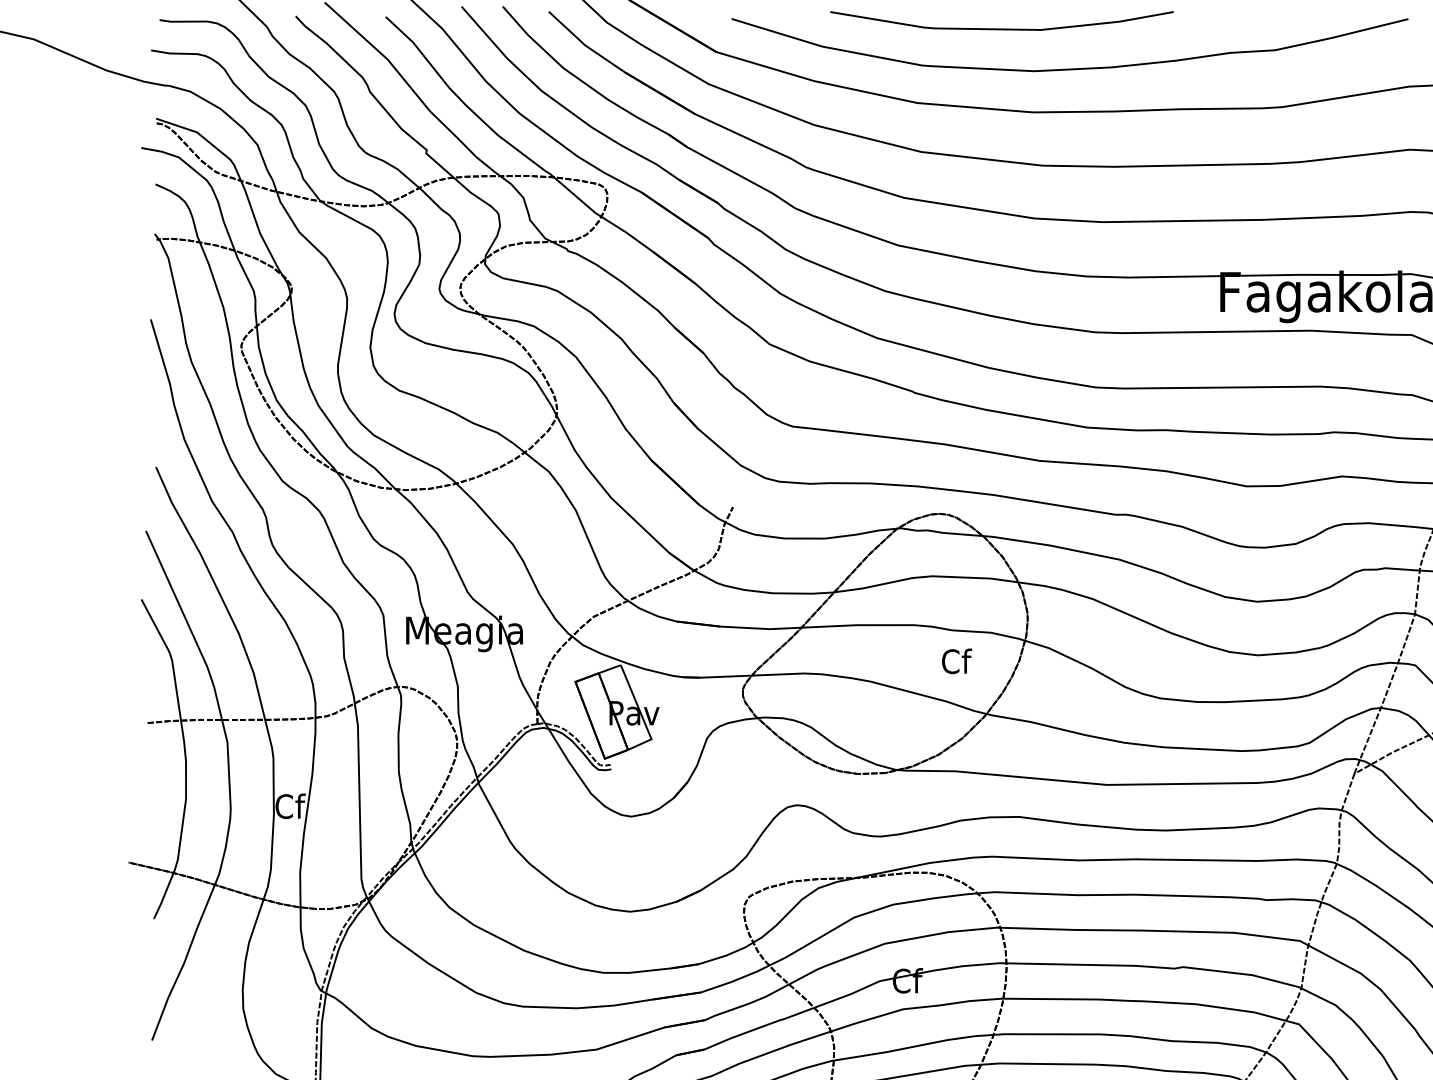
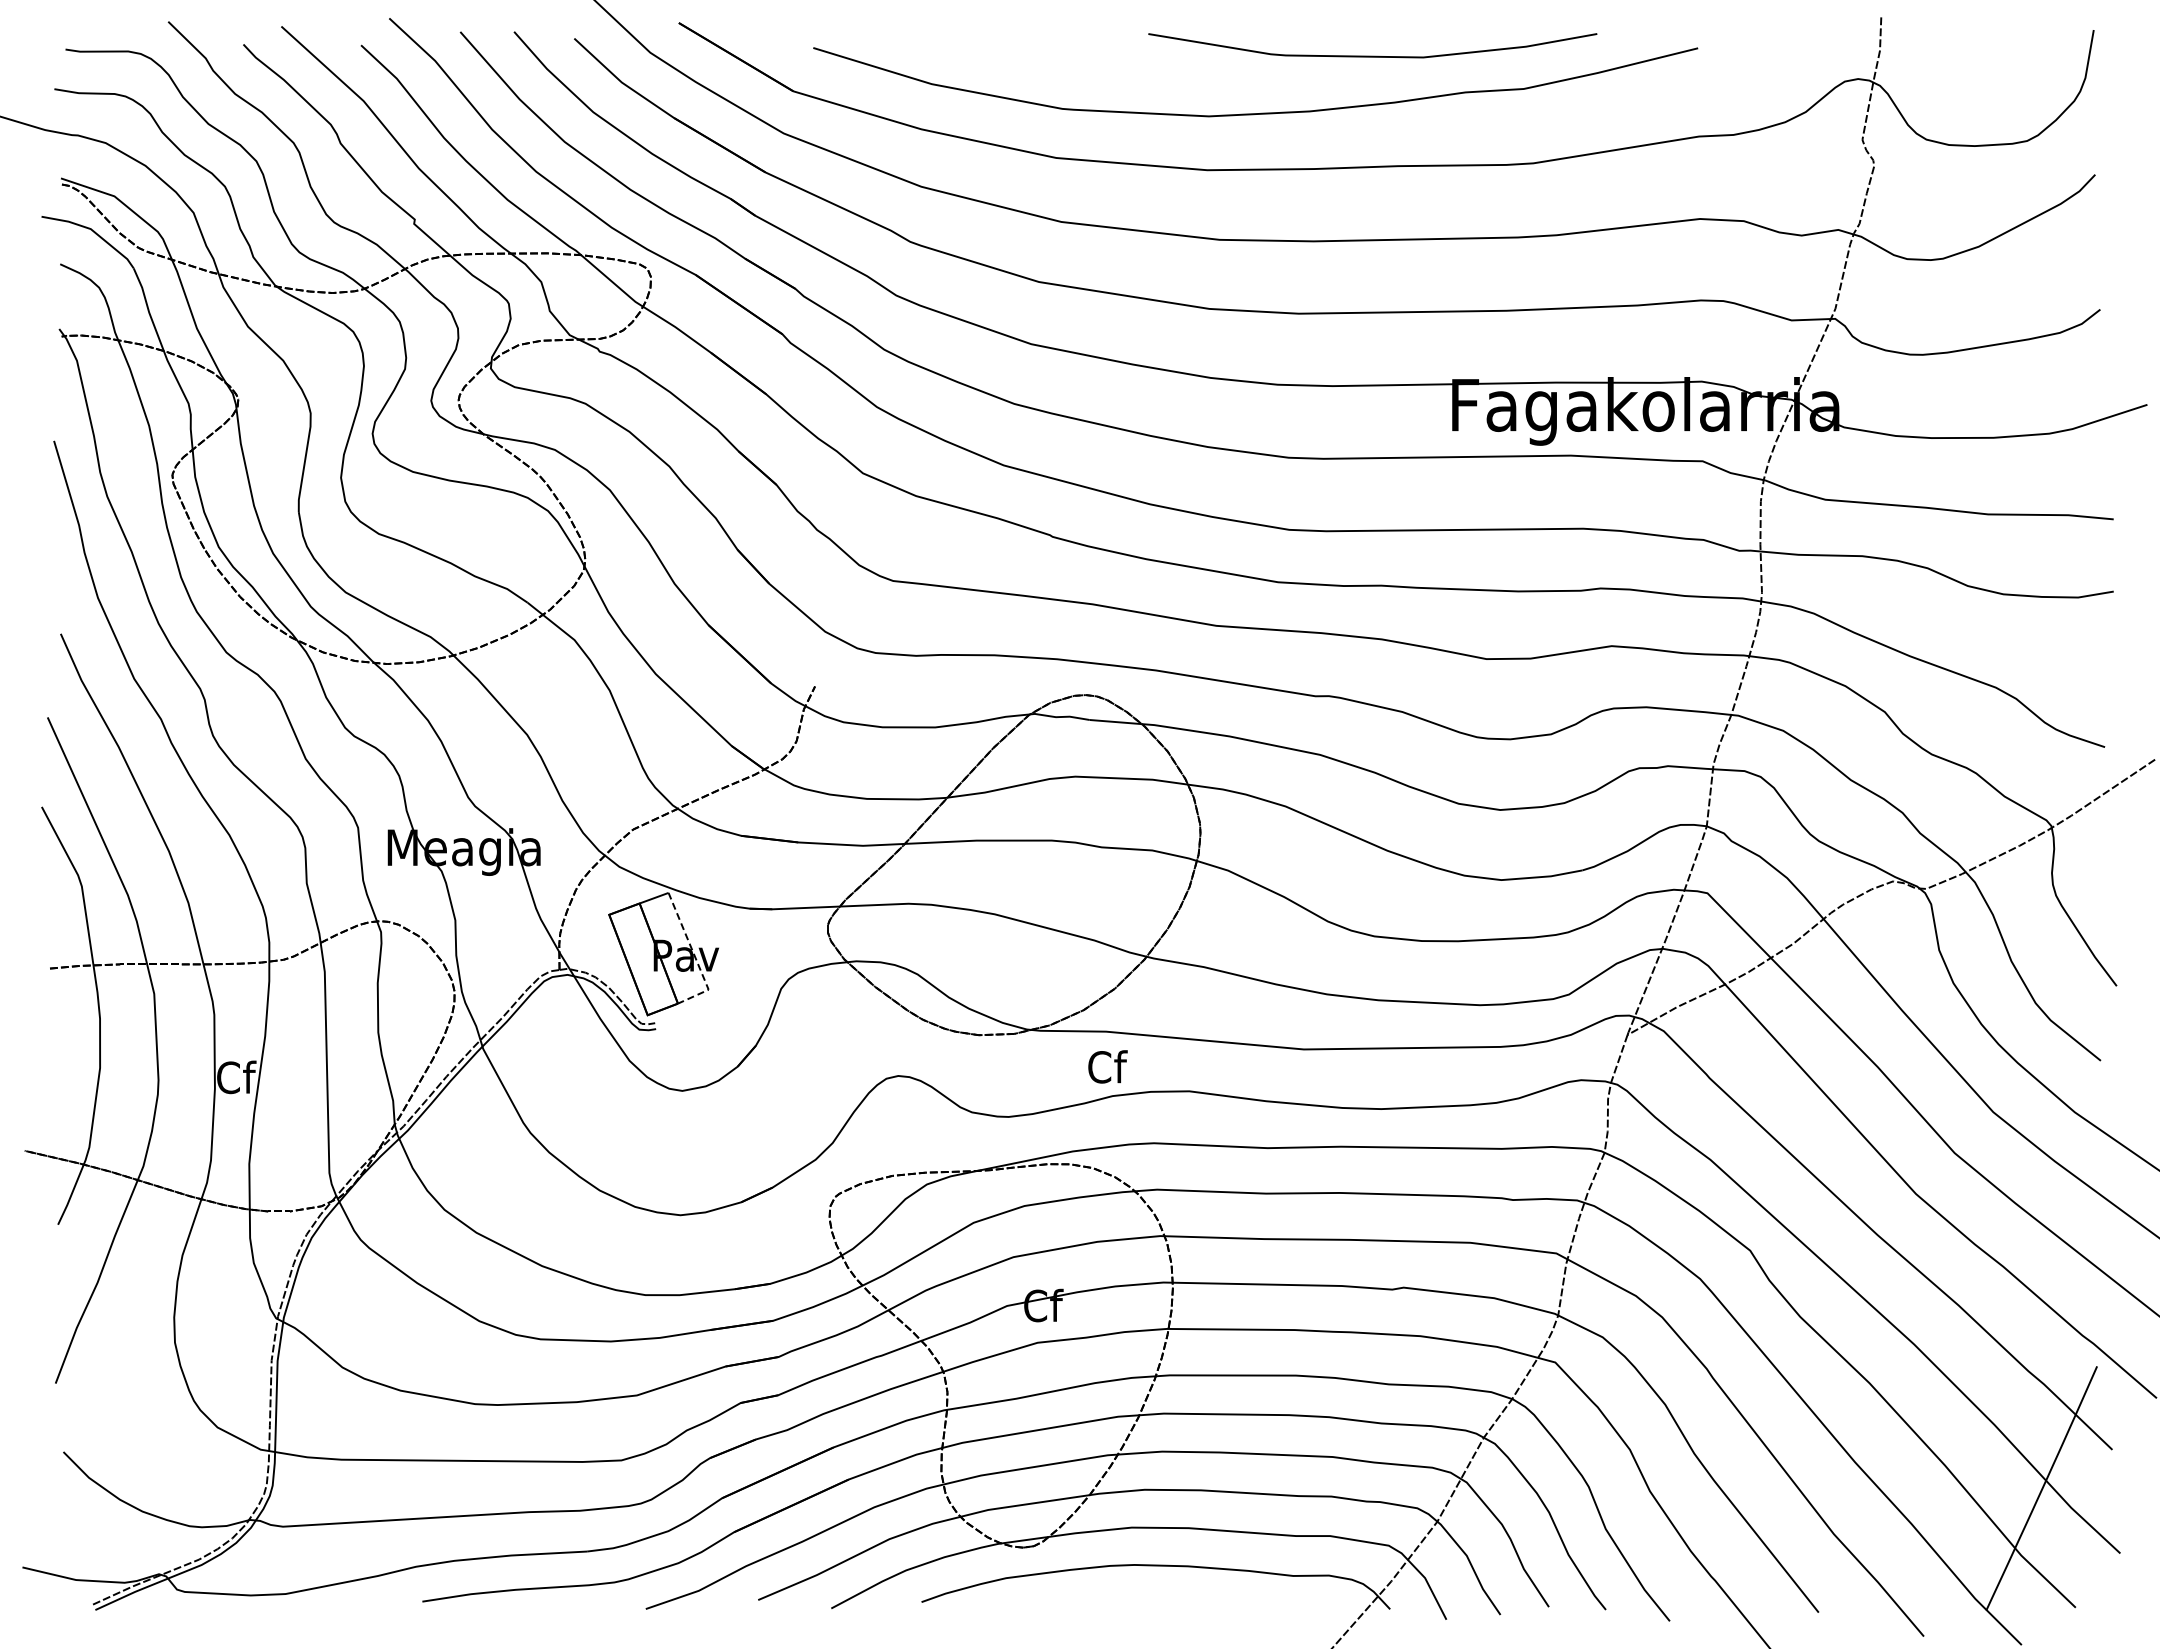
curve: (1001, 28) -> (1372, 55), moved
text: (956, 661) -> (1107, 1066), moved
line: (641, 714) -> (695, 957), solid -> dashed

